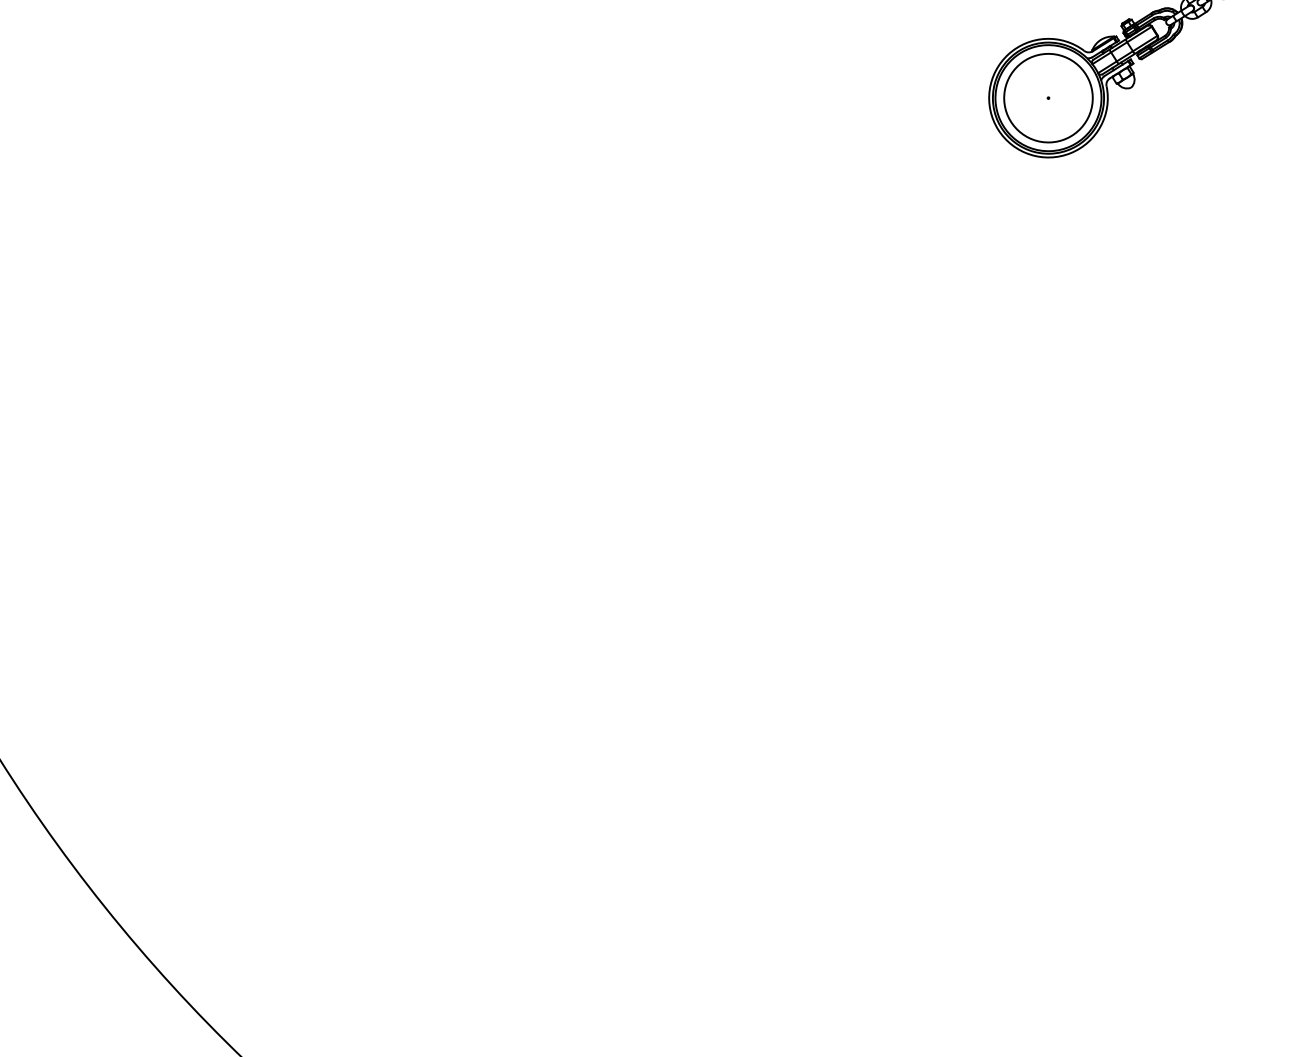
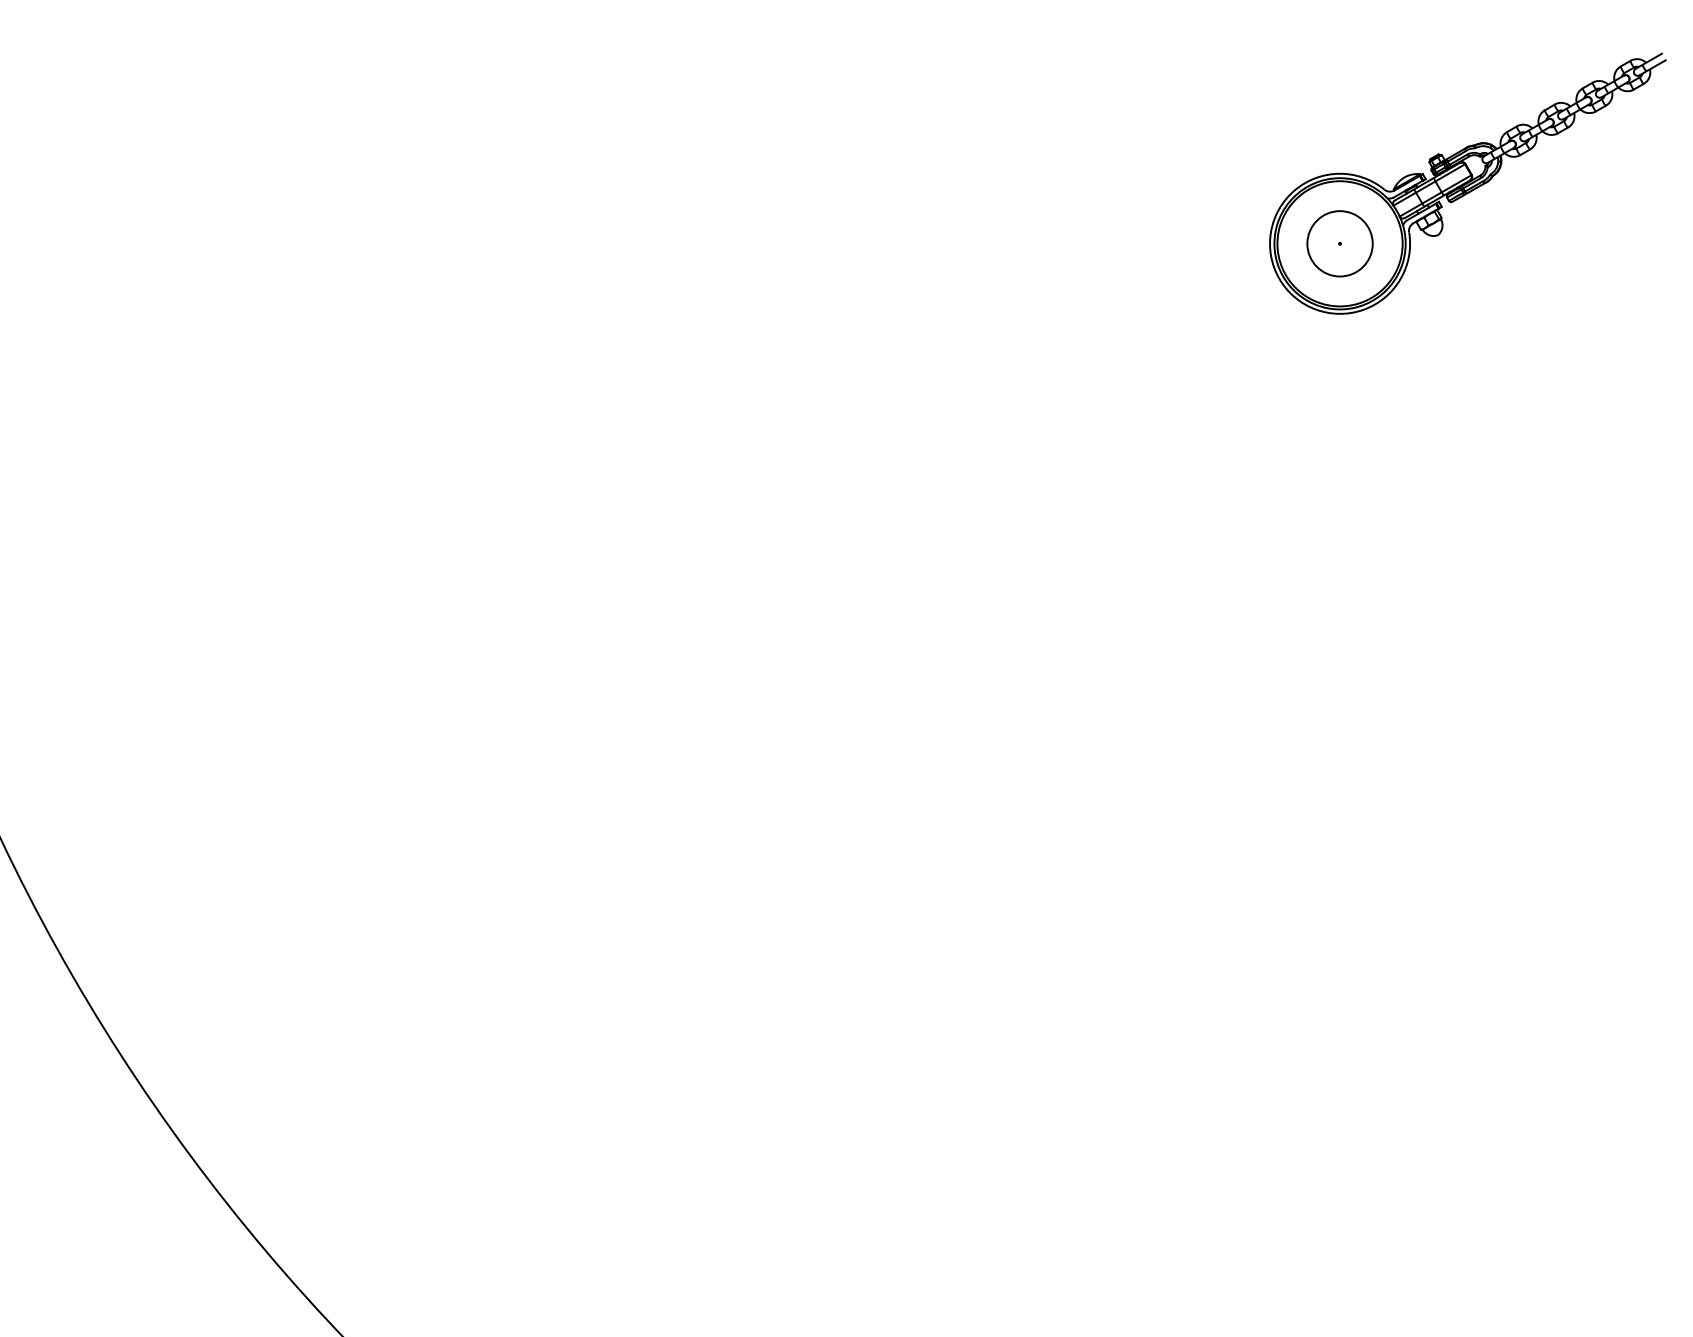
circle: (1048, 97) -> (1339, 243), size x0.62

